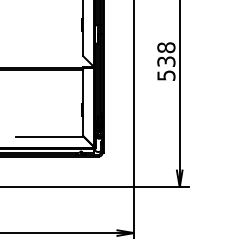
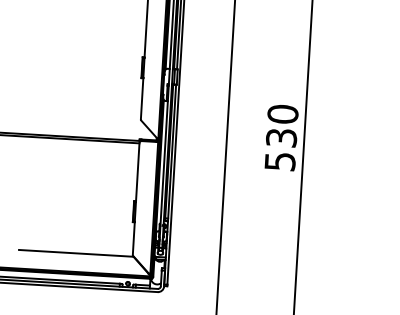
text: (166, 47) -> (283, 113), 538 -> 530

